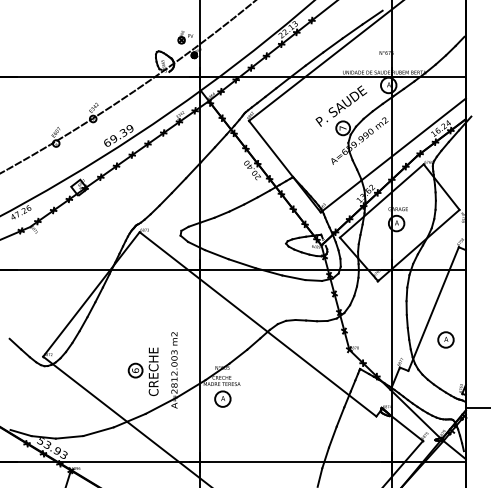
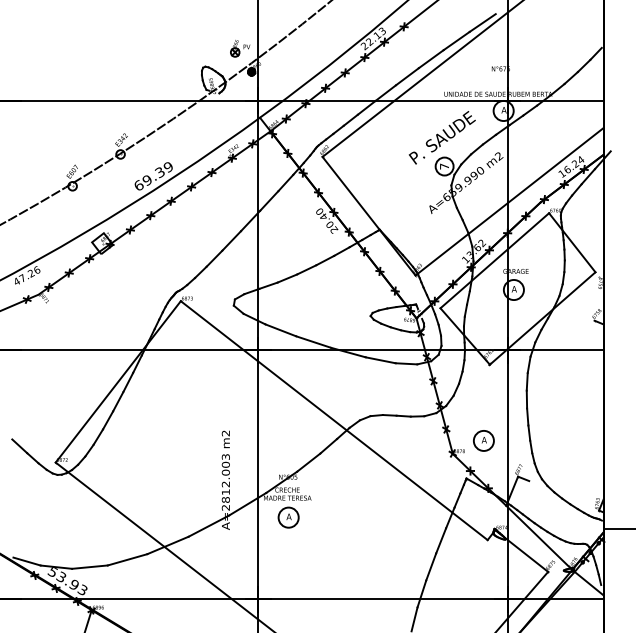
line: (433, 308) -> (561, 400), removed
part: (445, 339) -> (483, 440), moved
part: (143, 371) -> (185, 481), removed

